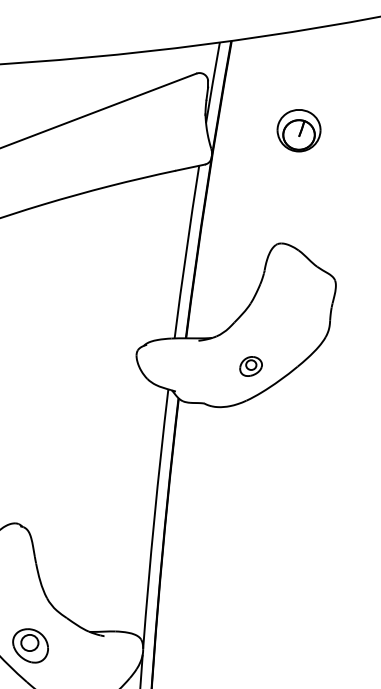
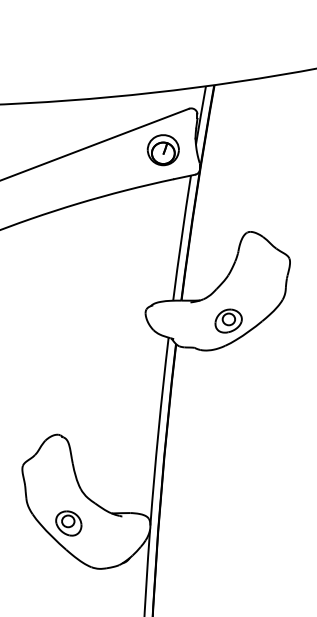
part: (297, 131) -> (162, 150), moved
part: (250, 365) -> (228, 320), size x1.67

